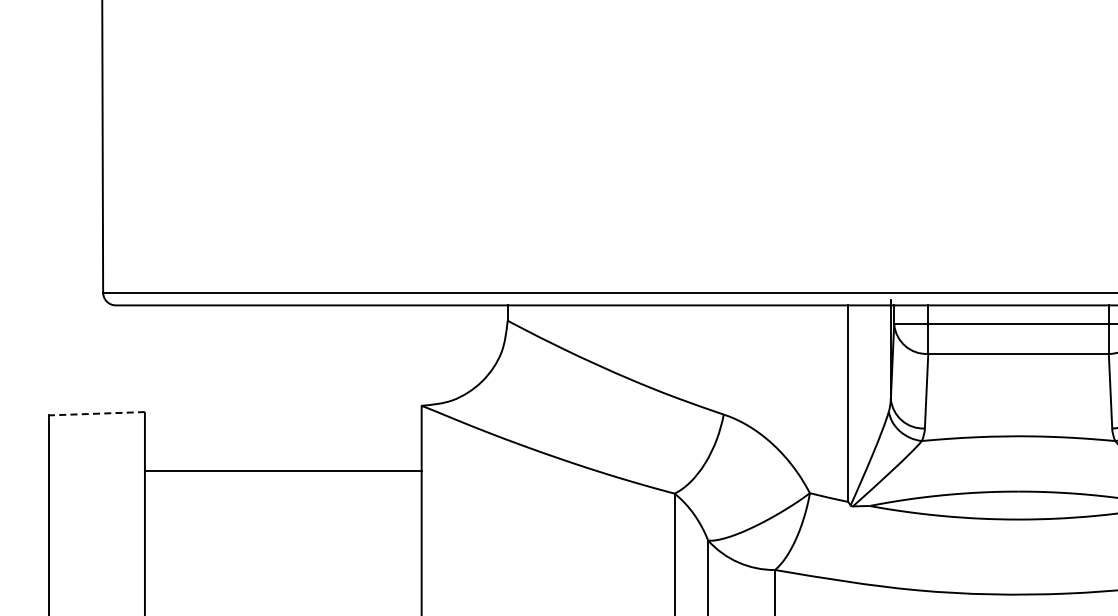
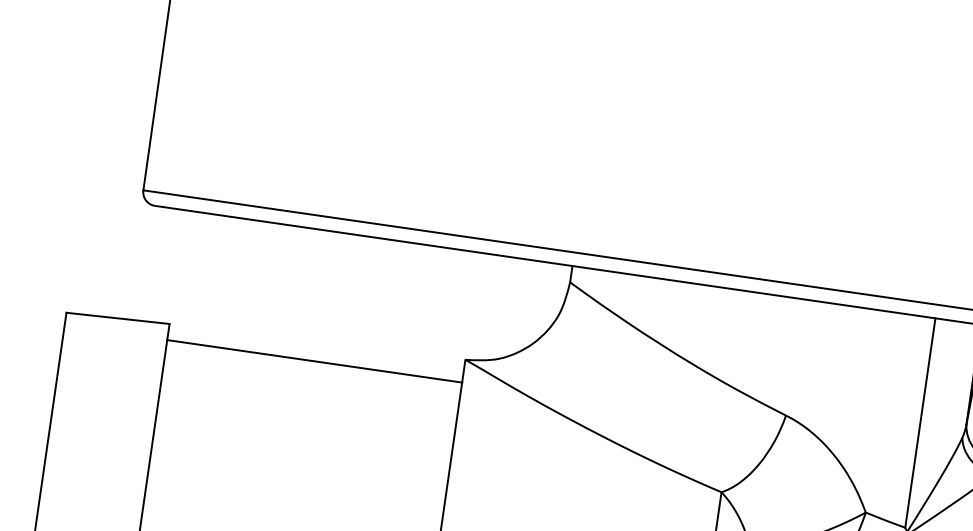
line: (96, 413) -> (117, 318), dashed -> solid
line: (282, 471) -> (313, 361), moved

